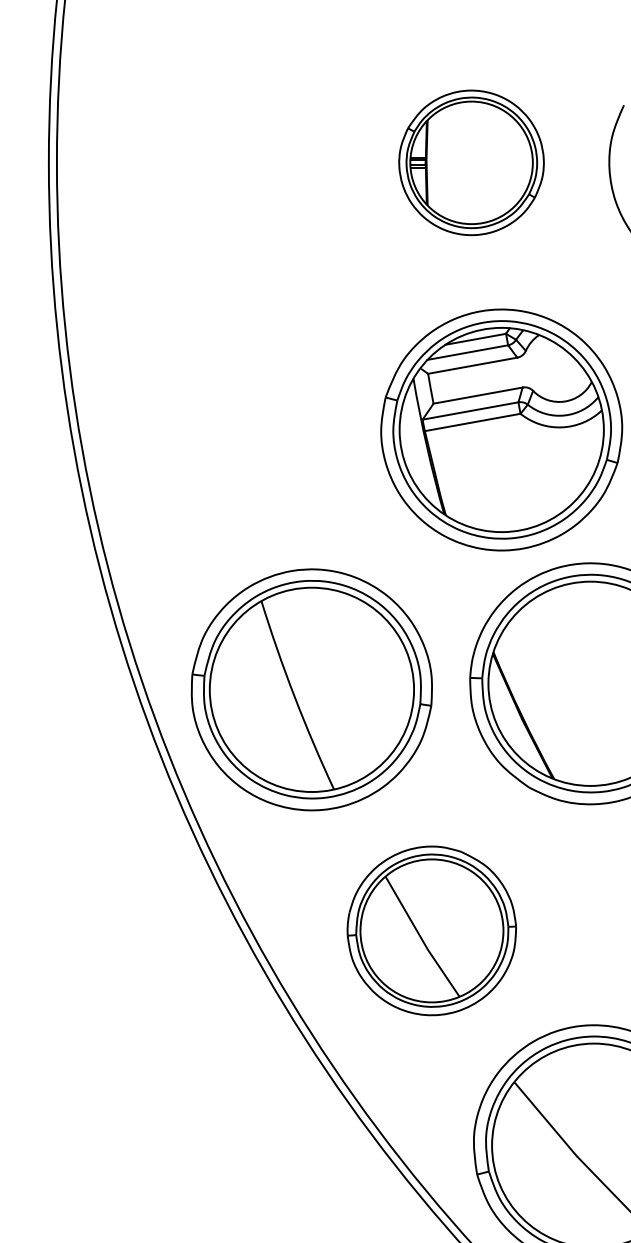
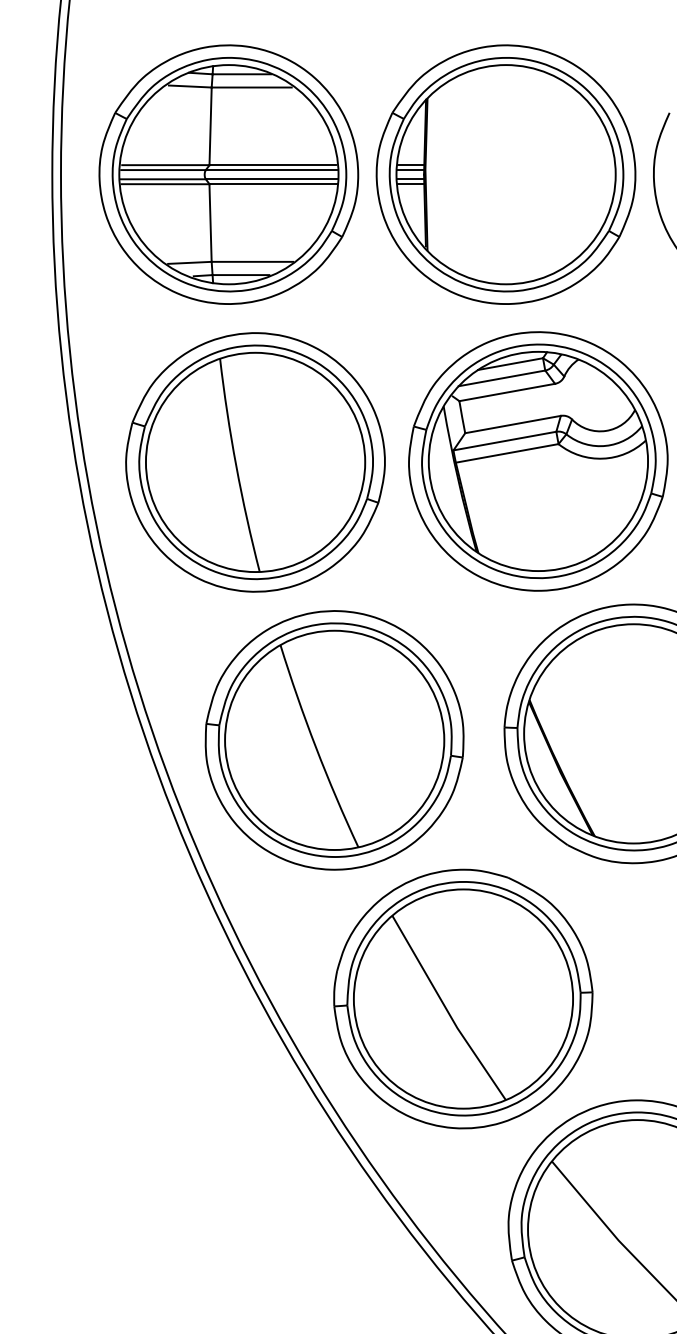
part: (212, 162) -> (227, 174), added
part: (471, 162) -> (505, 174), size x1.67
part: (237, 430) -> (254, 461), added
part: (431, 930) -> (463, 998), size x1.43

